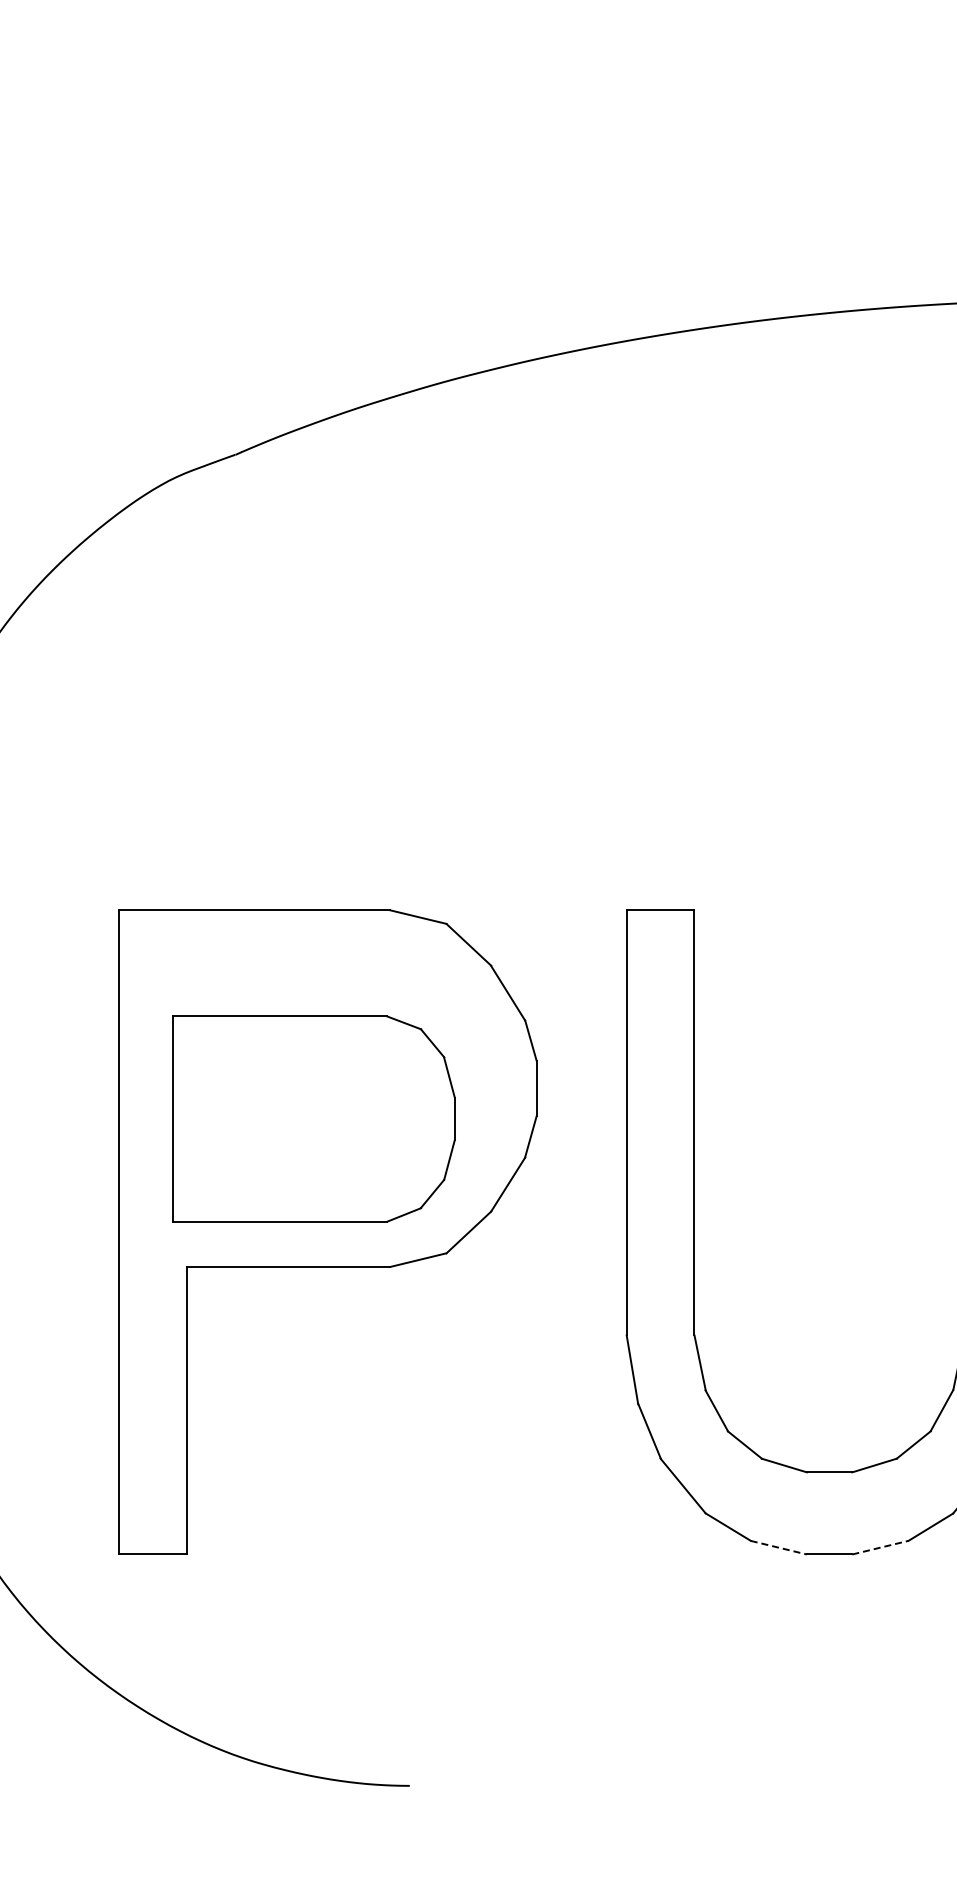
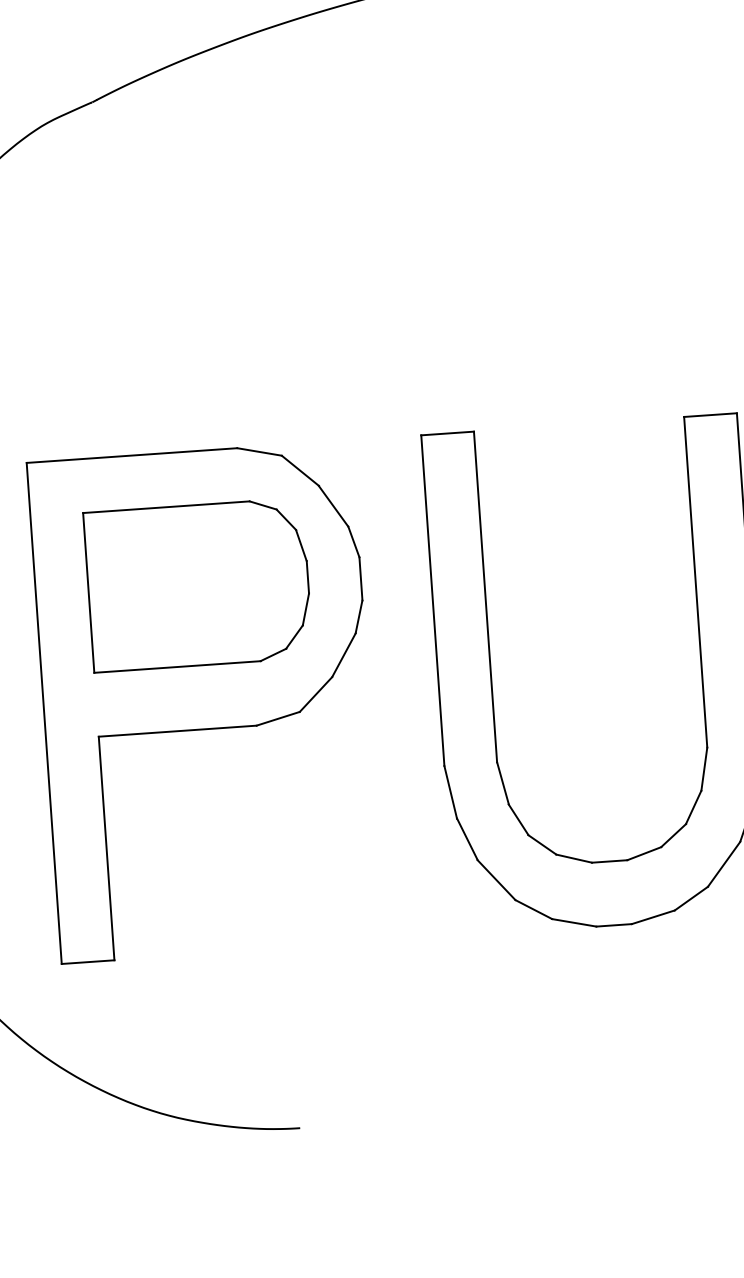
part: (313, 1118) -> (197, 584), moved
line: (778, 1547) -> (573, 922), dashed -> solid
line: (880, 1547) -> (653, 917), dashed -> solid

